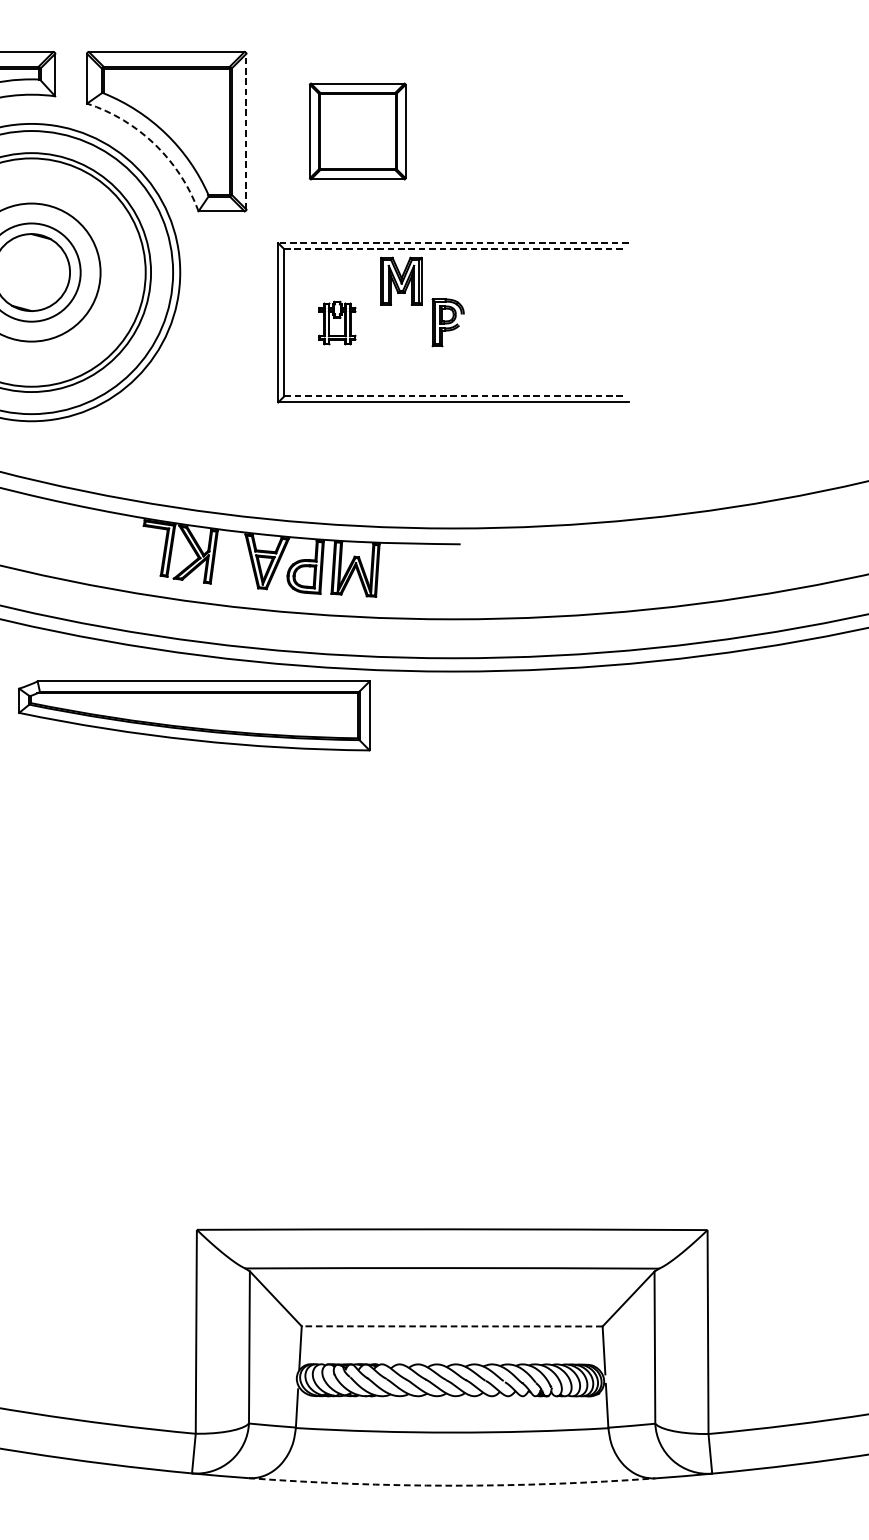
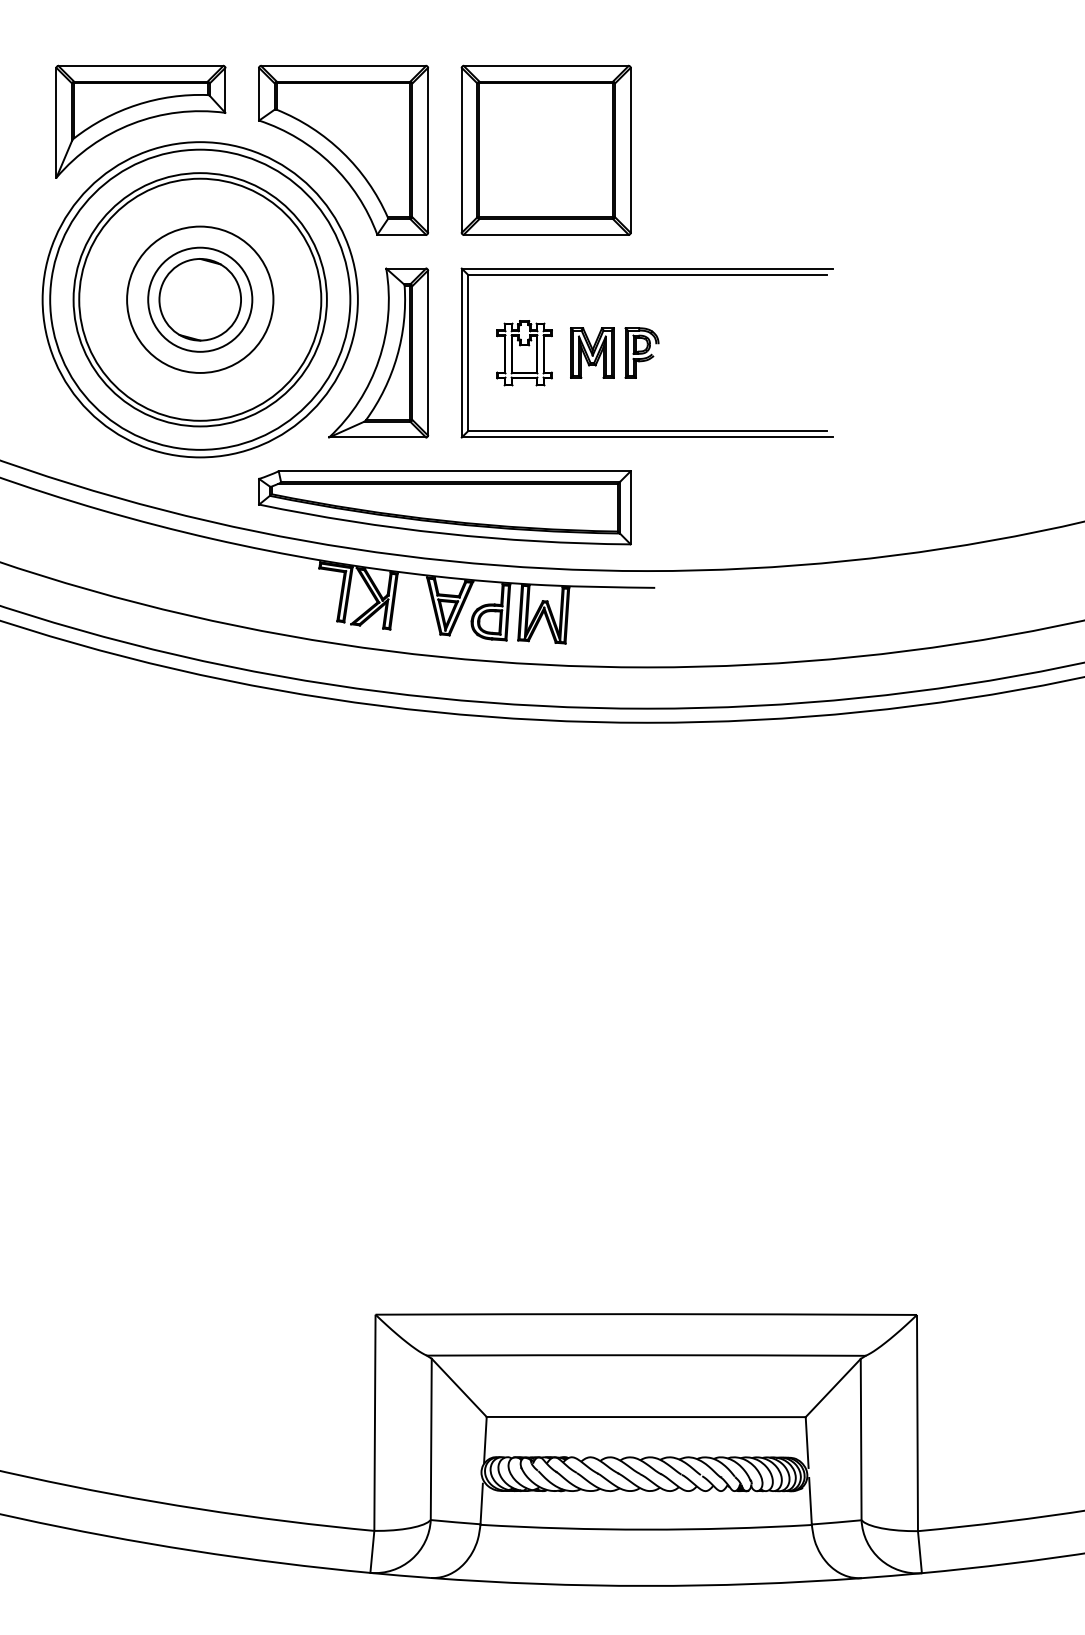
line: (246, 130) -> (428, 149), dashed -> solid
part: (357, 130) -> (545, 149), size x1.67
arc: (155, 144) -> (331, 164), dashed -> solid
line: (453, 243) -> (647, 268), dashed -> solid
line: (453, 249) -> (647, 275), dashed -> solid
part: (401, 280) -> (592, 352), moved
part: (199, 322) -> (378, 352), added
part: (337, 323) -> (524, 353), size x1.43
line: (454, 395) -> (648, 430), dashed -> solid
part: (194, 715) -> (444, 507), moved
line: (452, 1326) -> (646, 1417), dashed -> solid
arc: (452, 1485) -> (646, 1585), dashed -> solid

